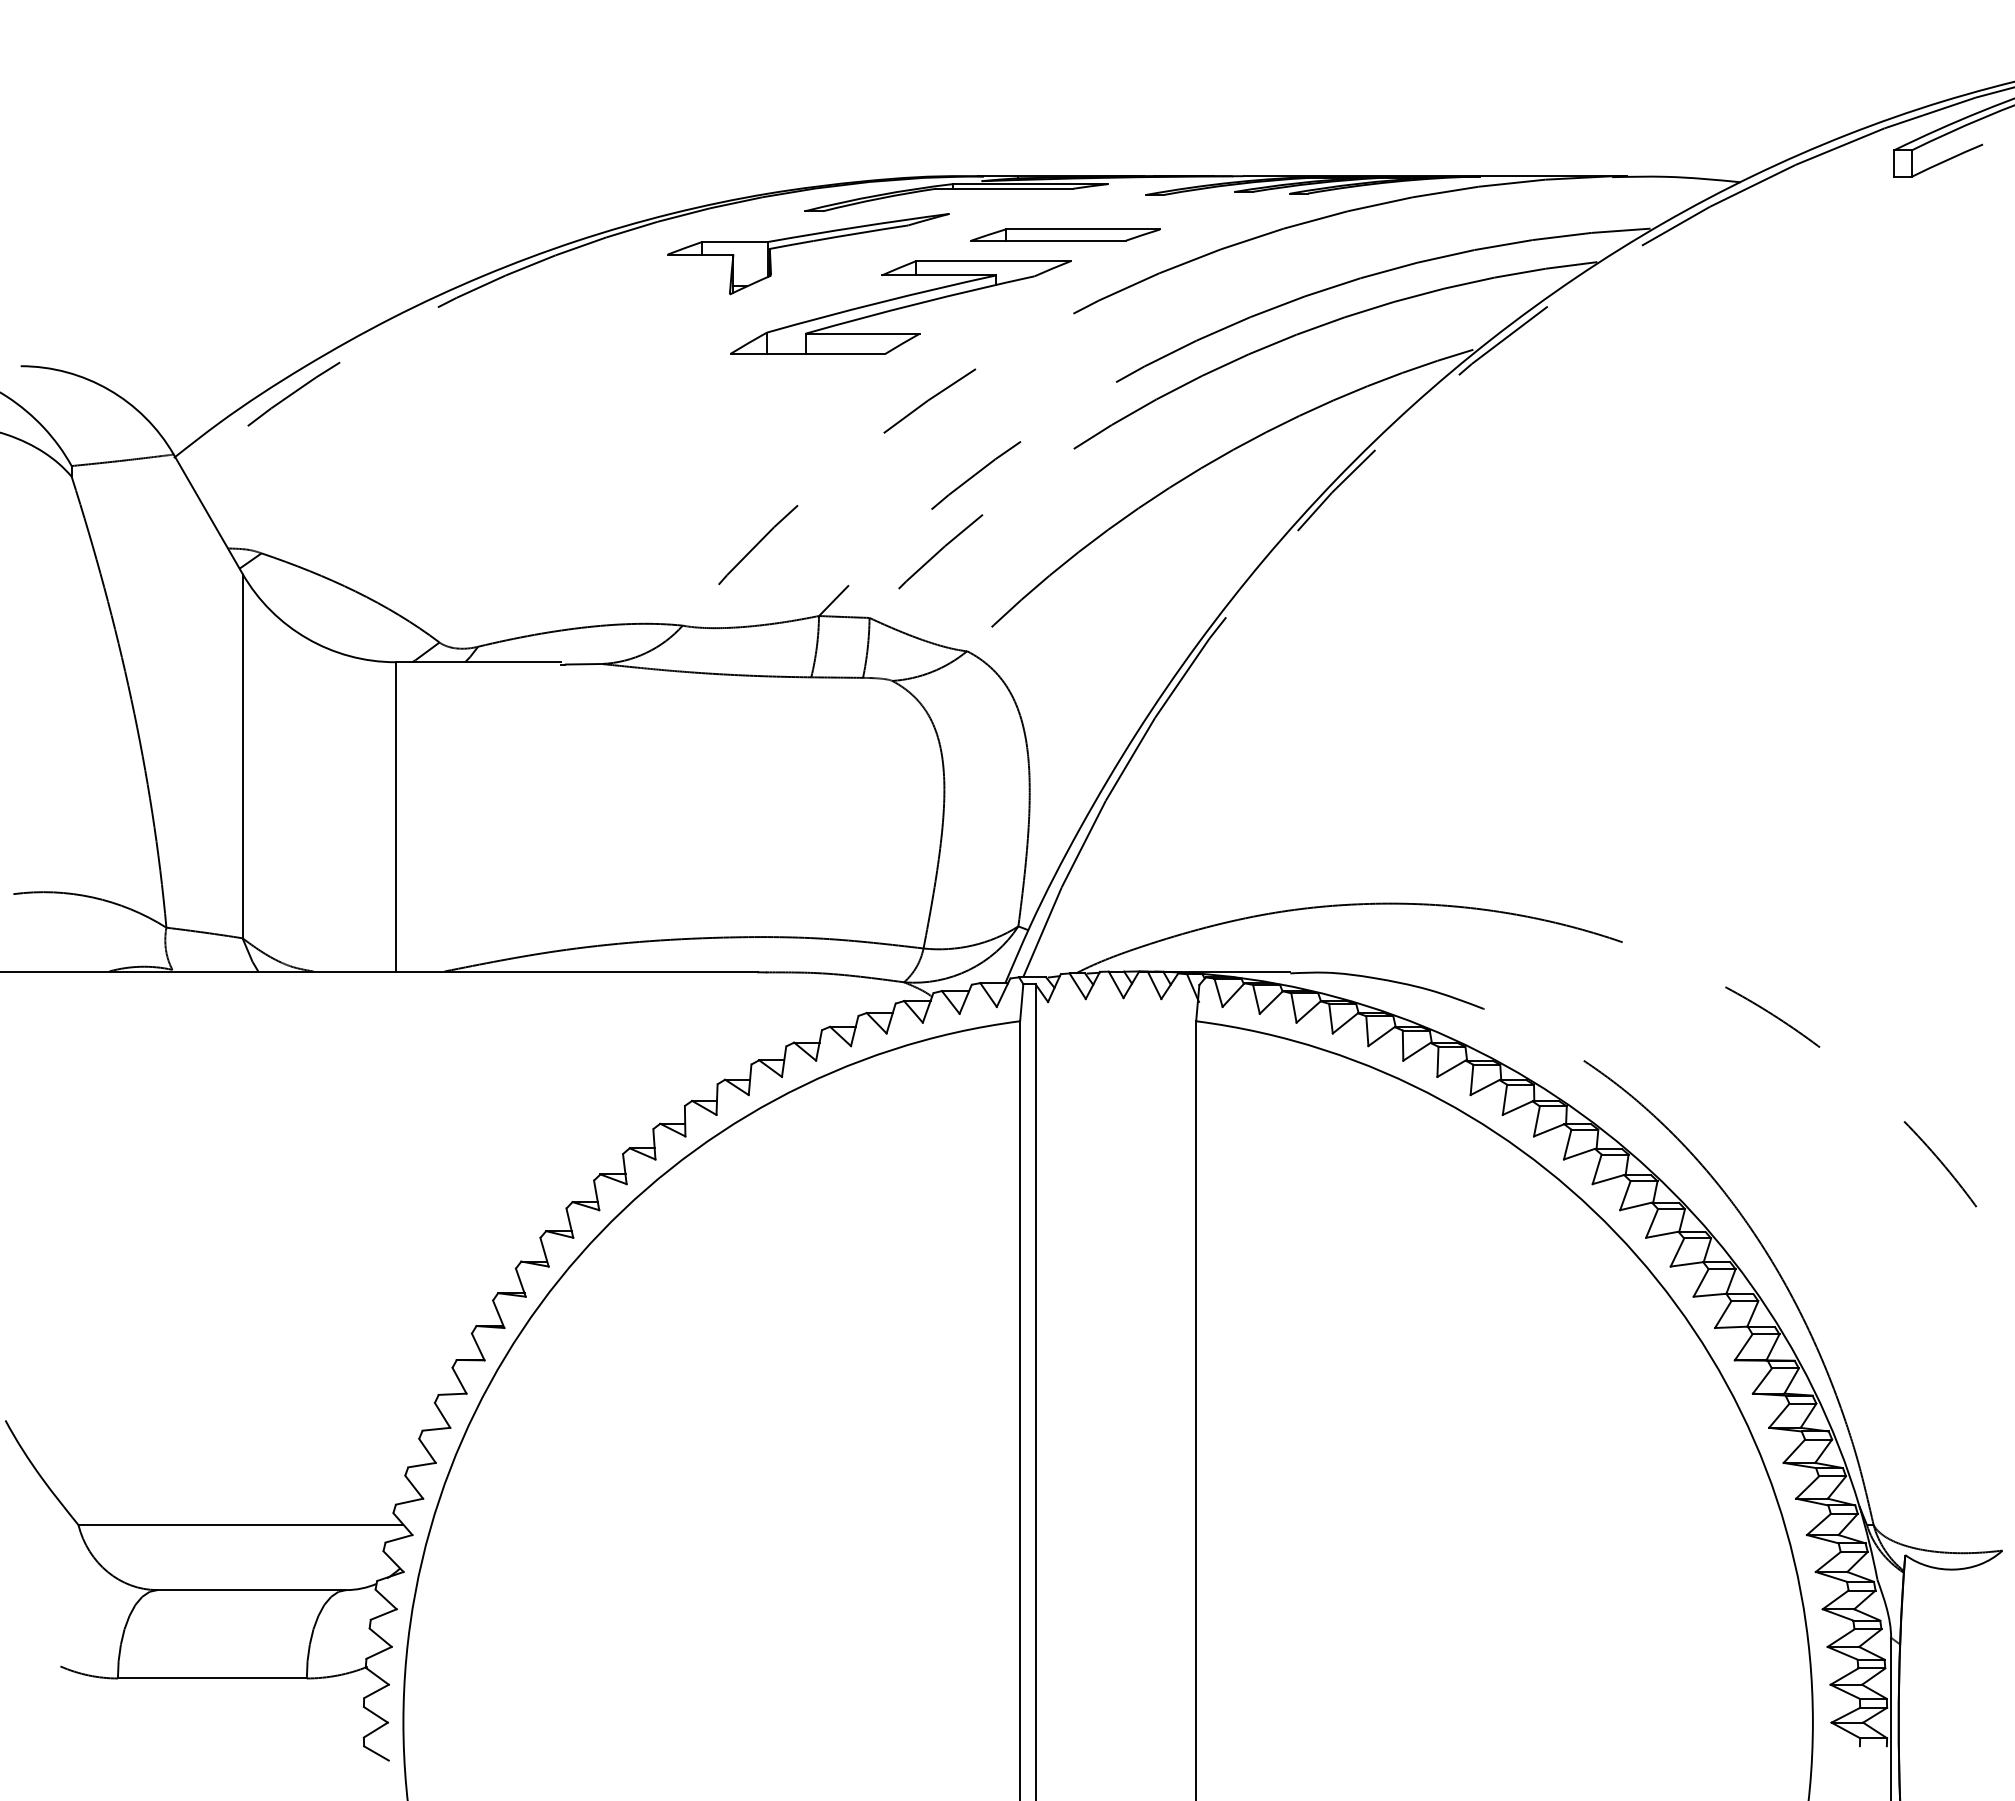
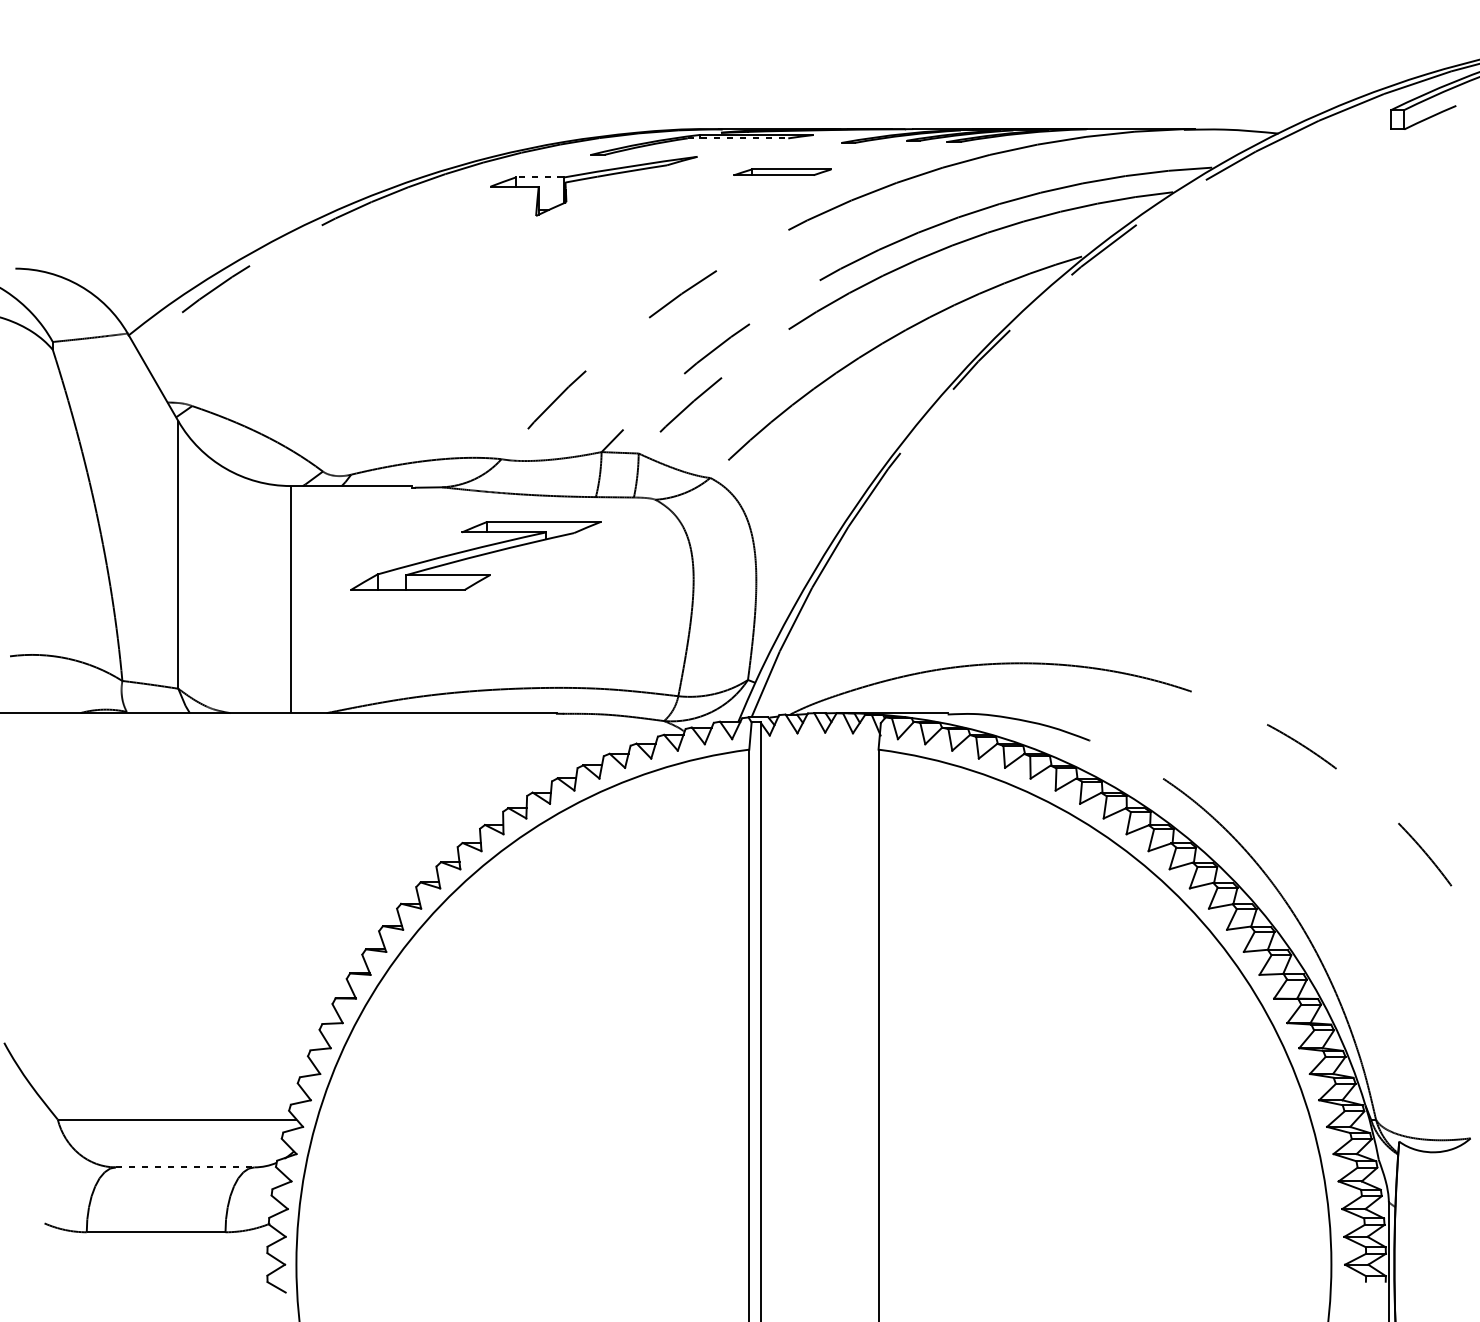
line: (1005, 188) -> (738, 138), solid -> dashed
part: (1065, 234) -> (782, 171), size x0.7
line: (734, 242) -> (539, 177), solid -> dashed
part: (900, 307) -> (475, 555), moved
line: (252, 1590) -> (185, 1167), solid -> dashed

